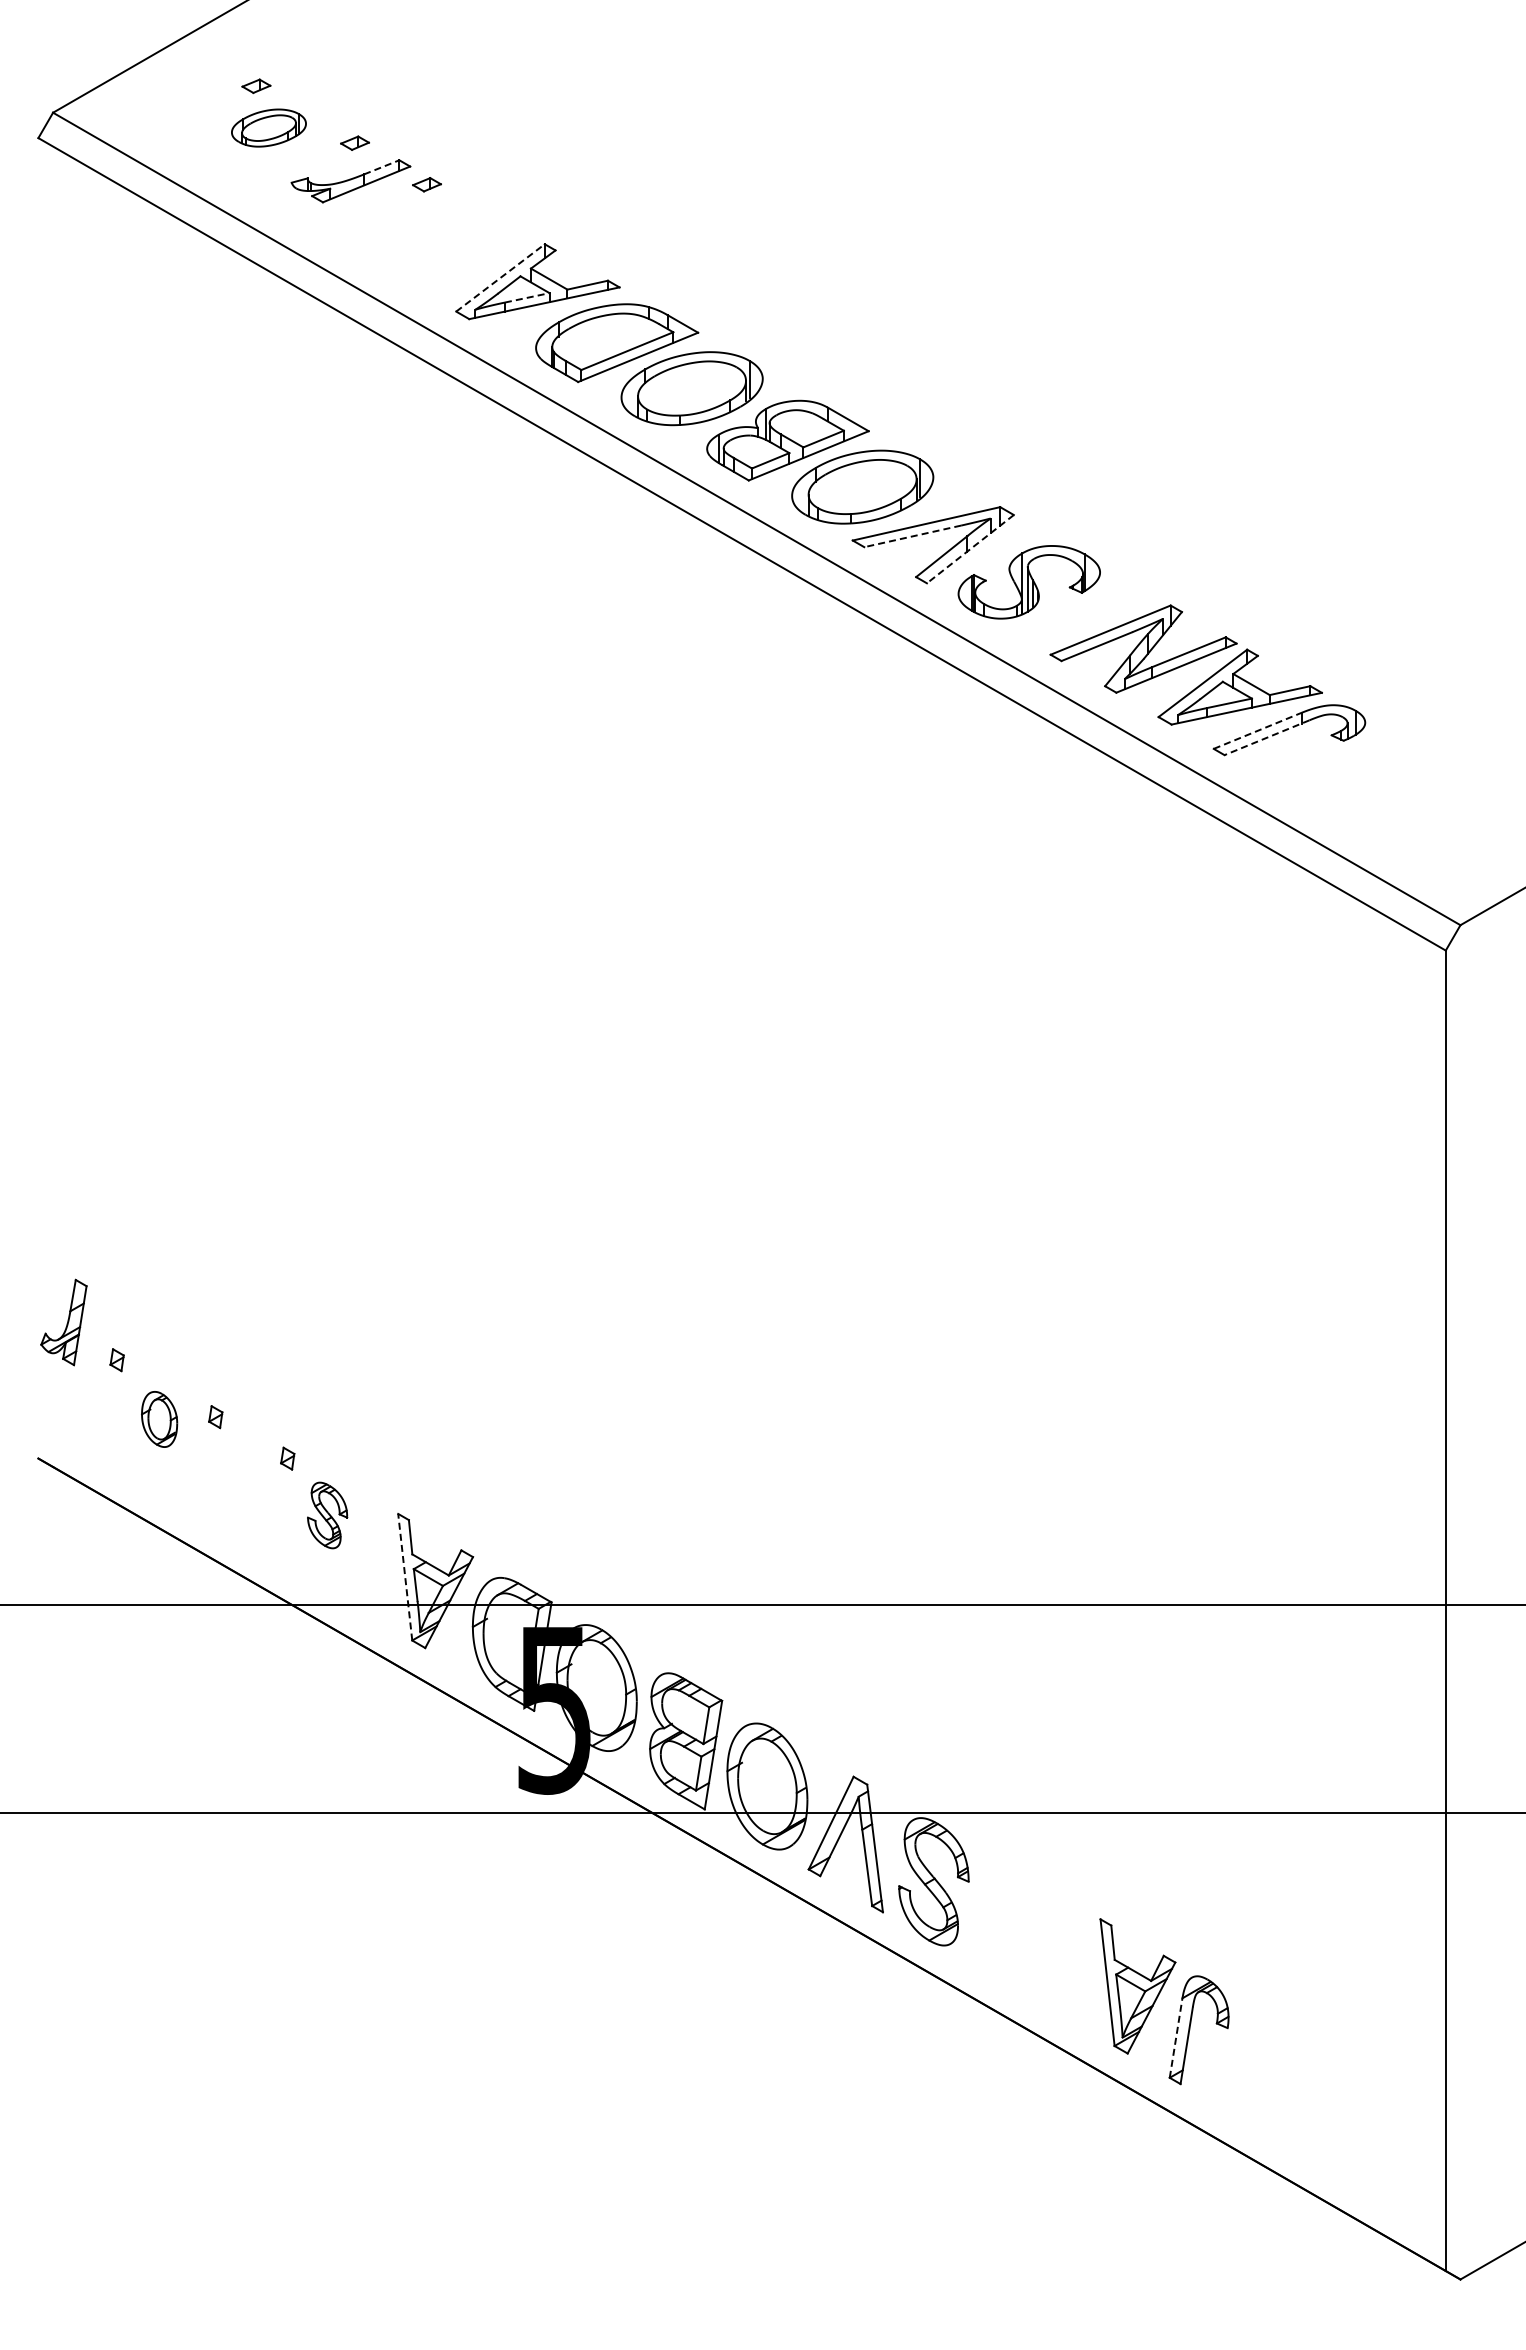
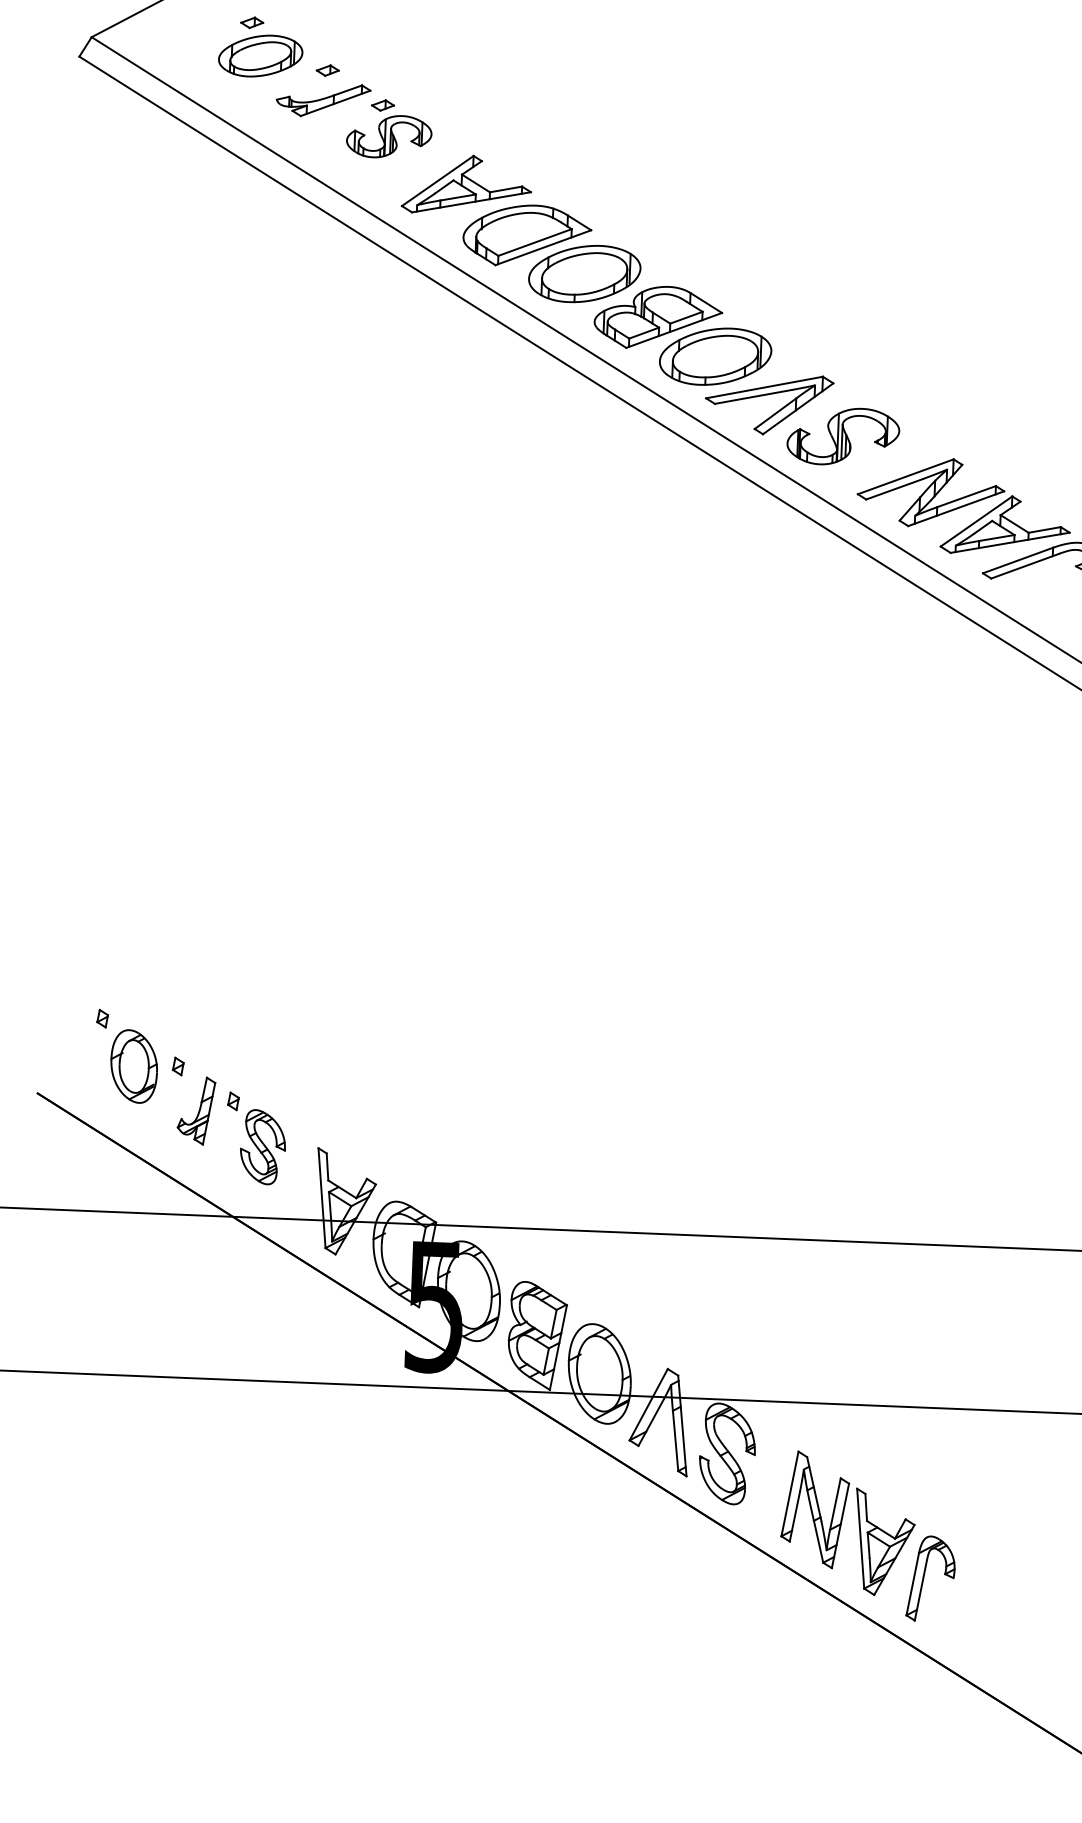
part: (268, 127) -> (260, 55), size x1.43
line: (381, 167) -> (347, 90), dashed -> solid
part: (436, 223) -> (389, 136), added
line: (500, 277) -> (437, 180), dashed -> solid
line: (527, 297) -> (458, 197), dashed -> solid
line: (912, 536) -> (753, 397), dashed -> solid
line: (970, 549) -> (798, 409), dashed -> solid
line: (1257, 730) -> (1017, 560), dashed -> solid
line: (1267, 737) -> (1025, 566), dashed -> solid
part: (63, 1322) -> (195, 1110), moved
part: (159, 1419) -> (134, 1066), size x1.67
part: (327, 1515) -> (262, 1147), size x1.43
line: (405, 1577) -> (322, 1198), dashed -> solid
part: (1047, 1948) -> (814, 1509), added
line: (1176, 2037) -> (913, 1583), dashed -> solid

